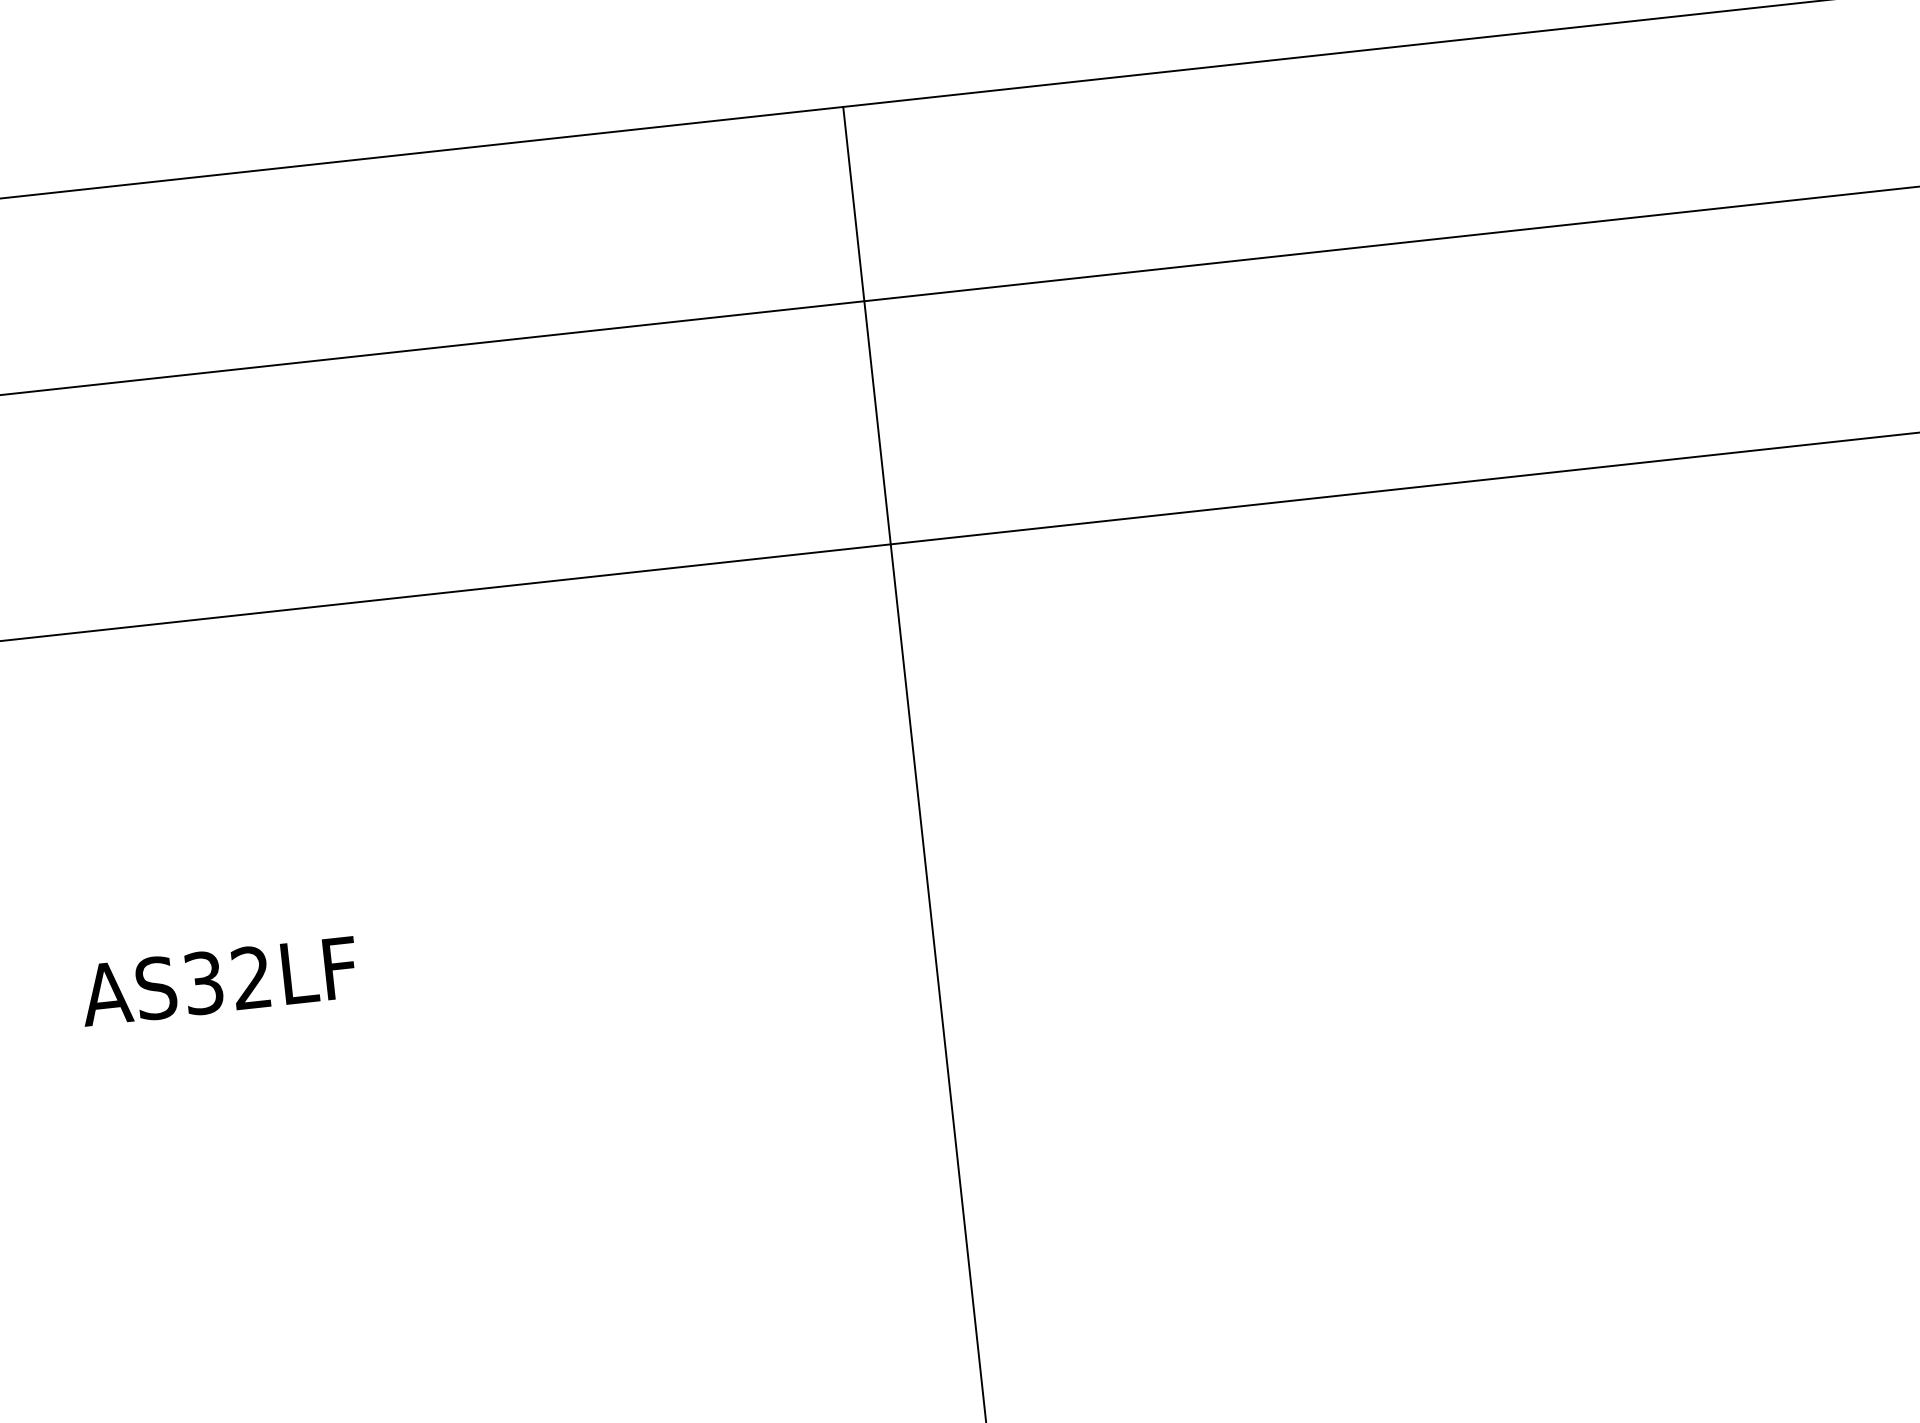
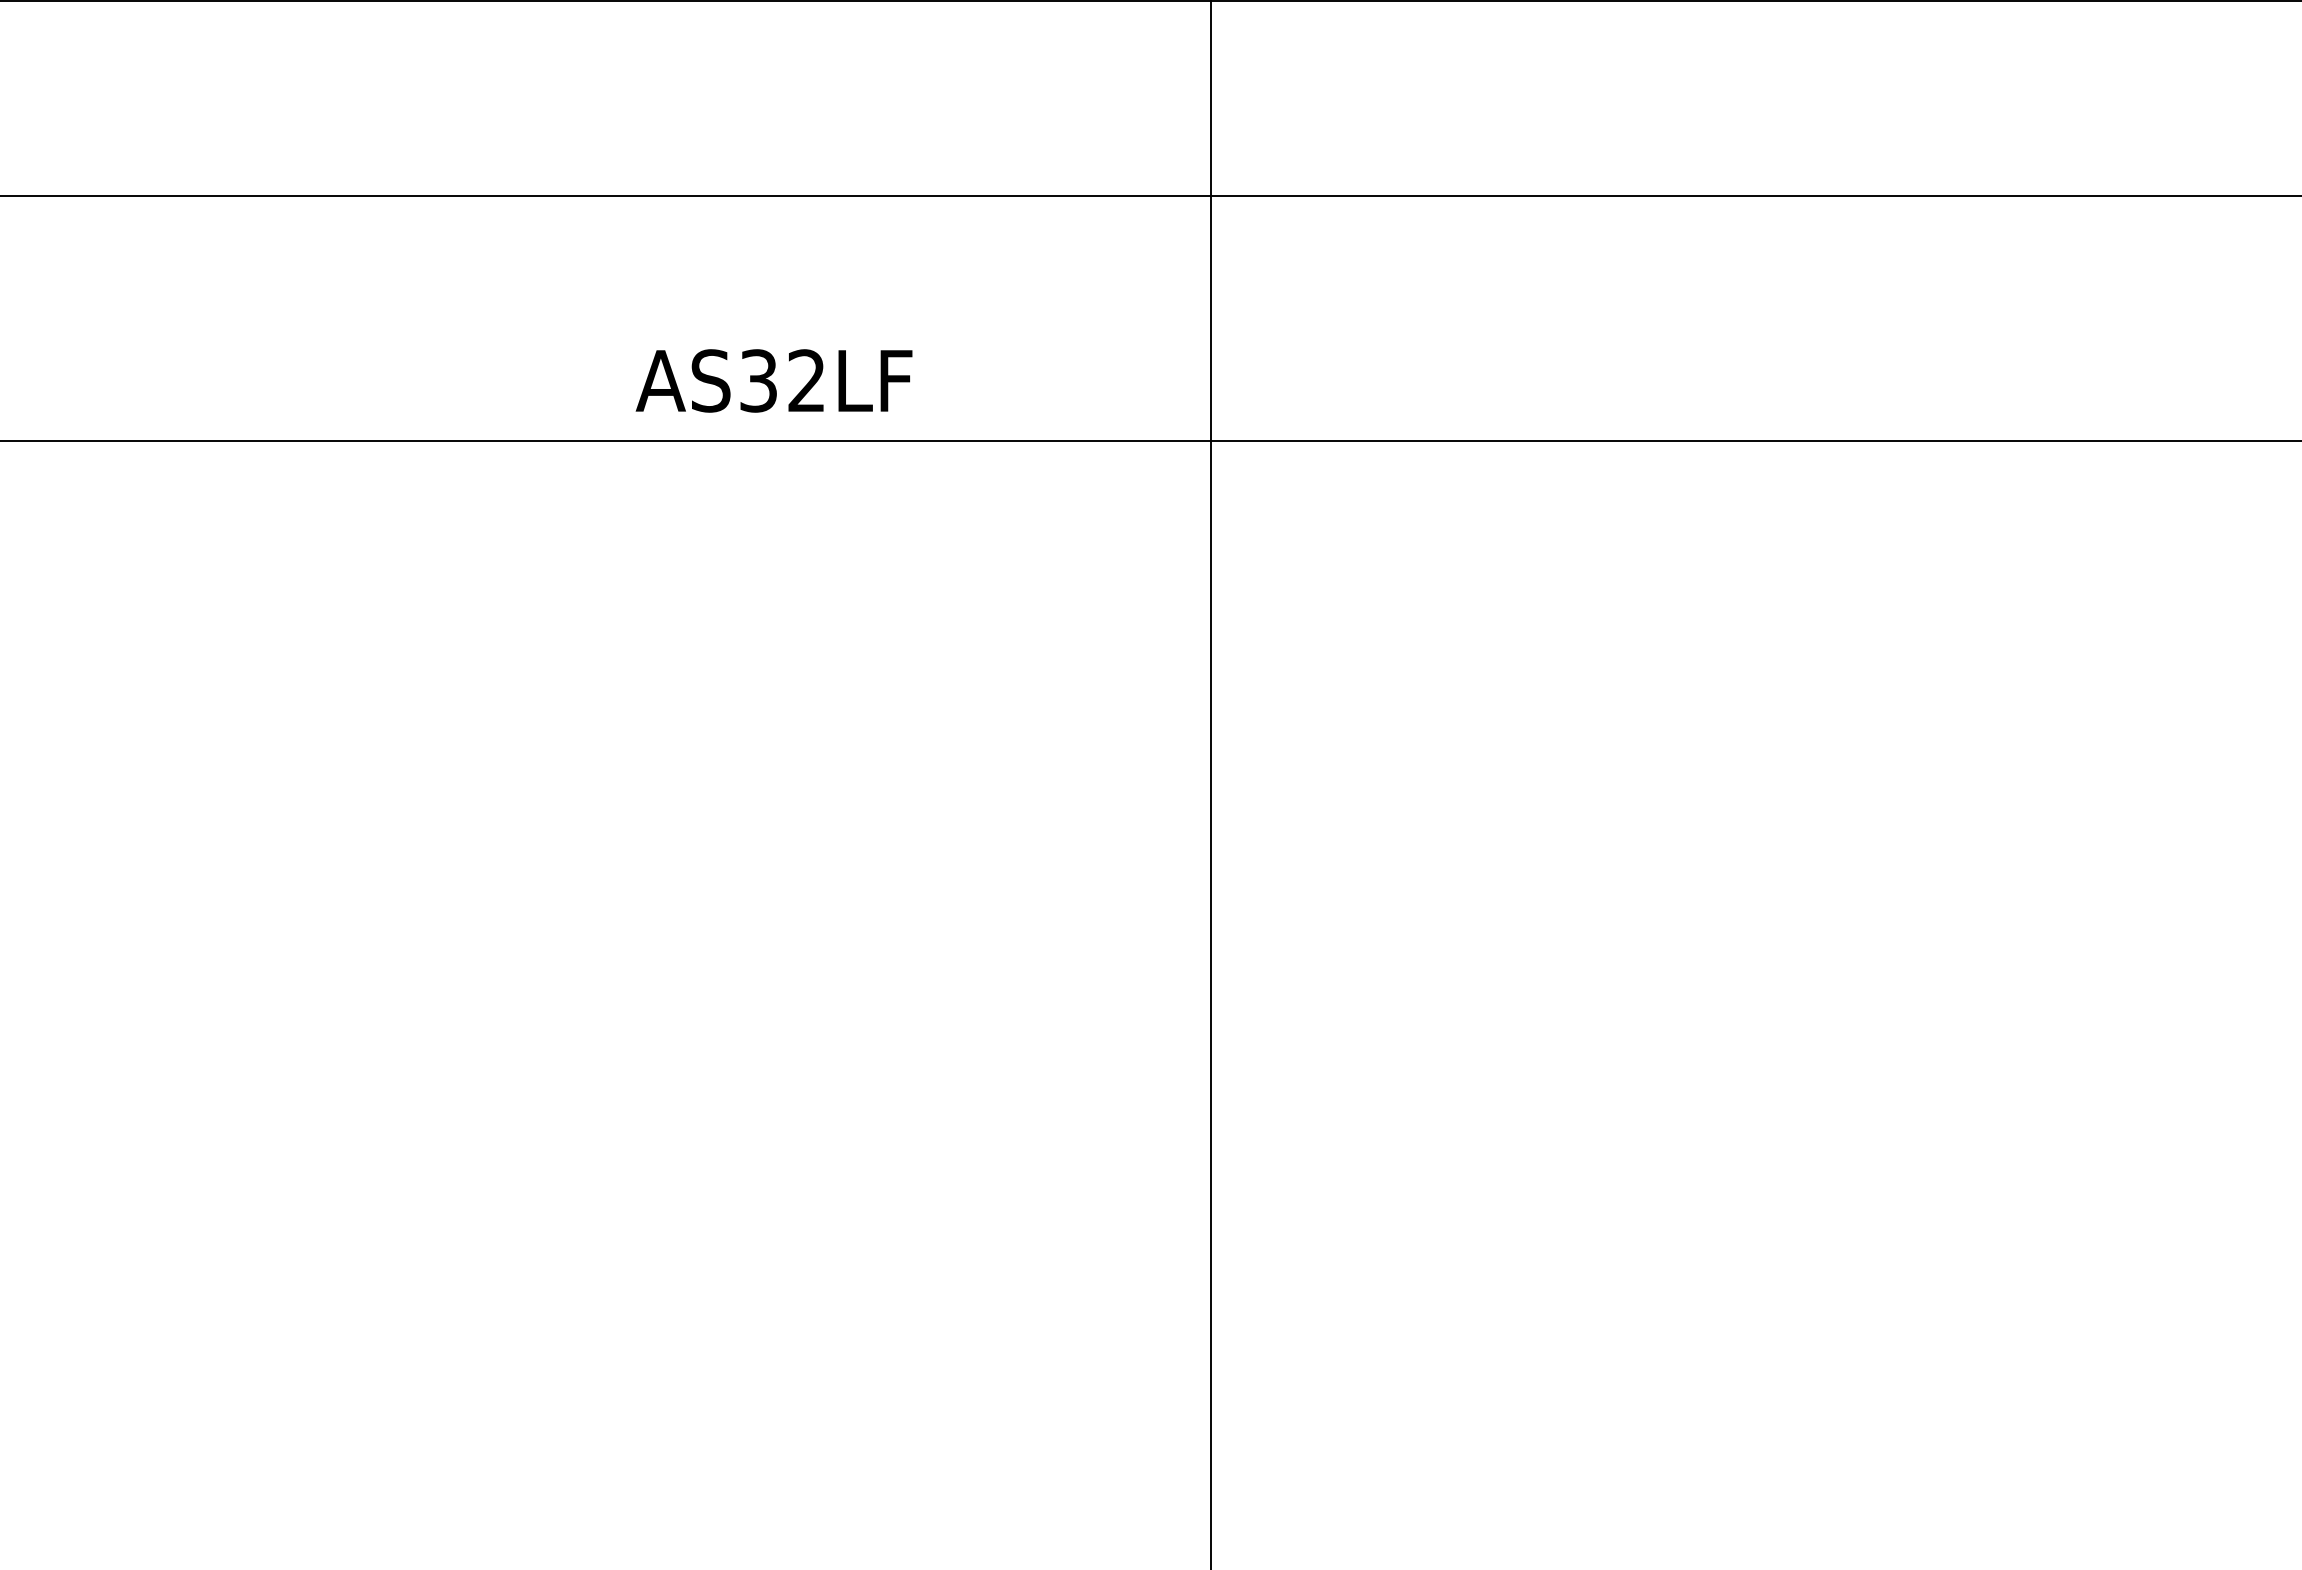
text: (218, 981) -> (773, 380), moved

